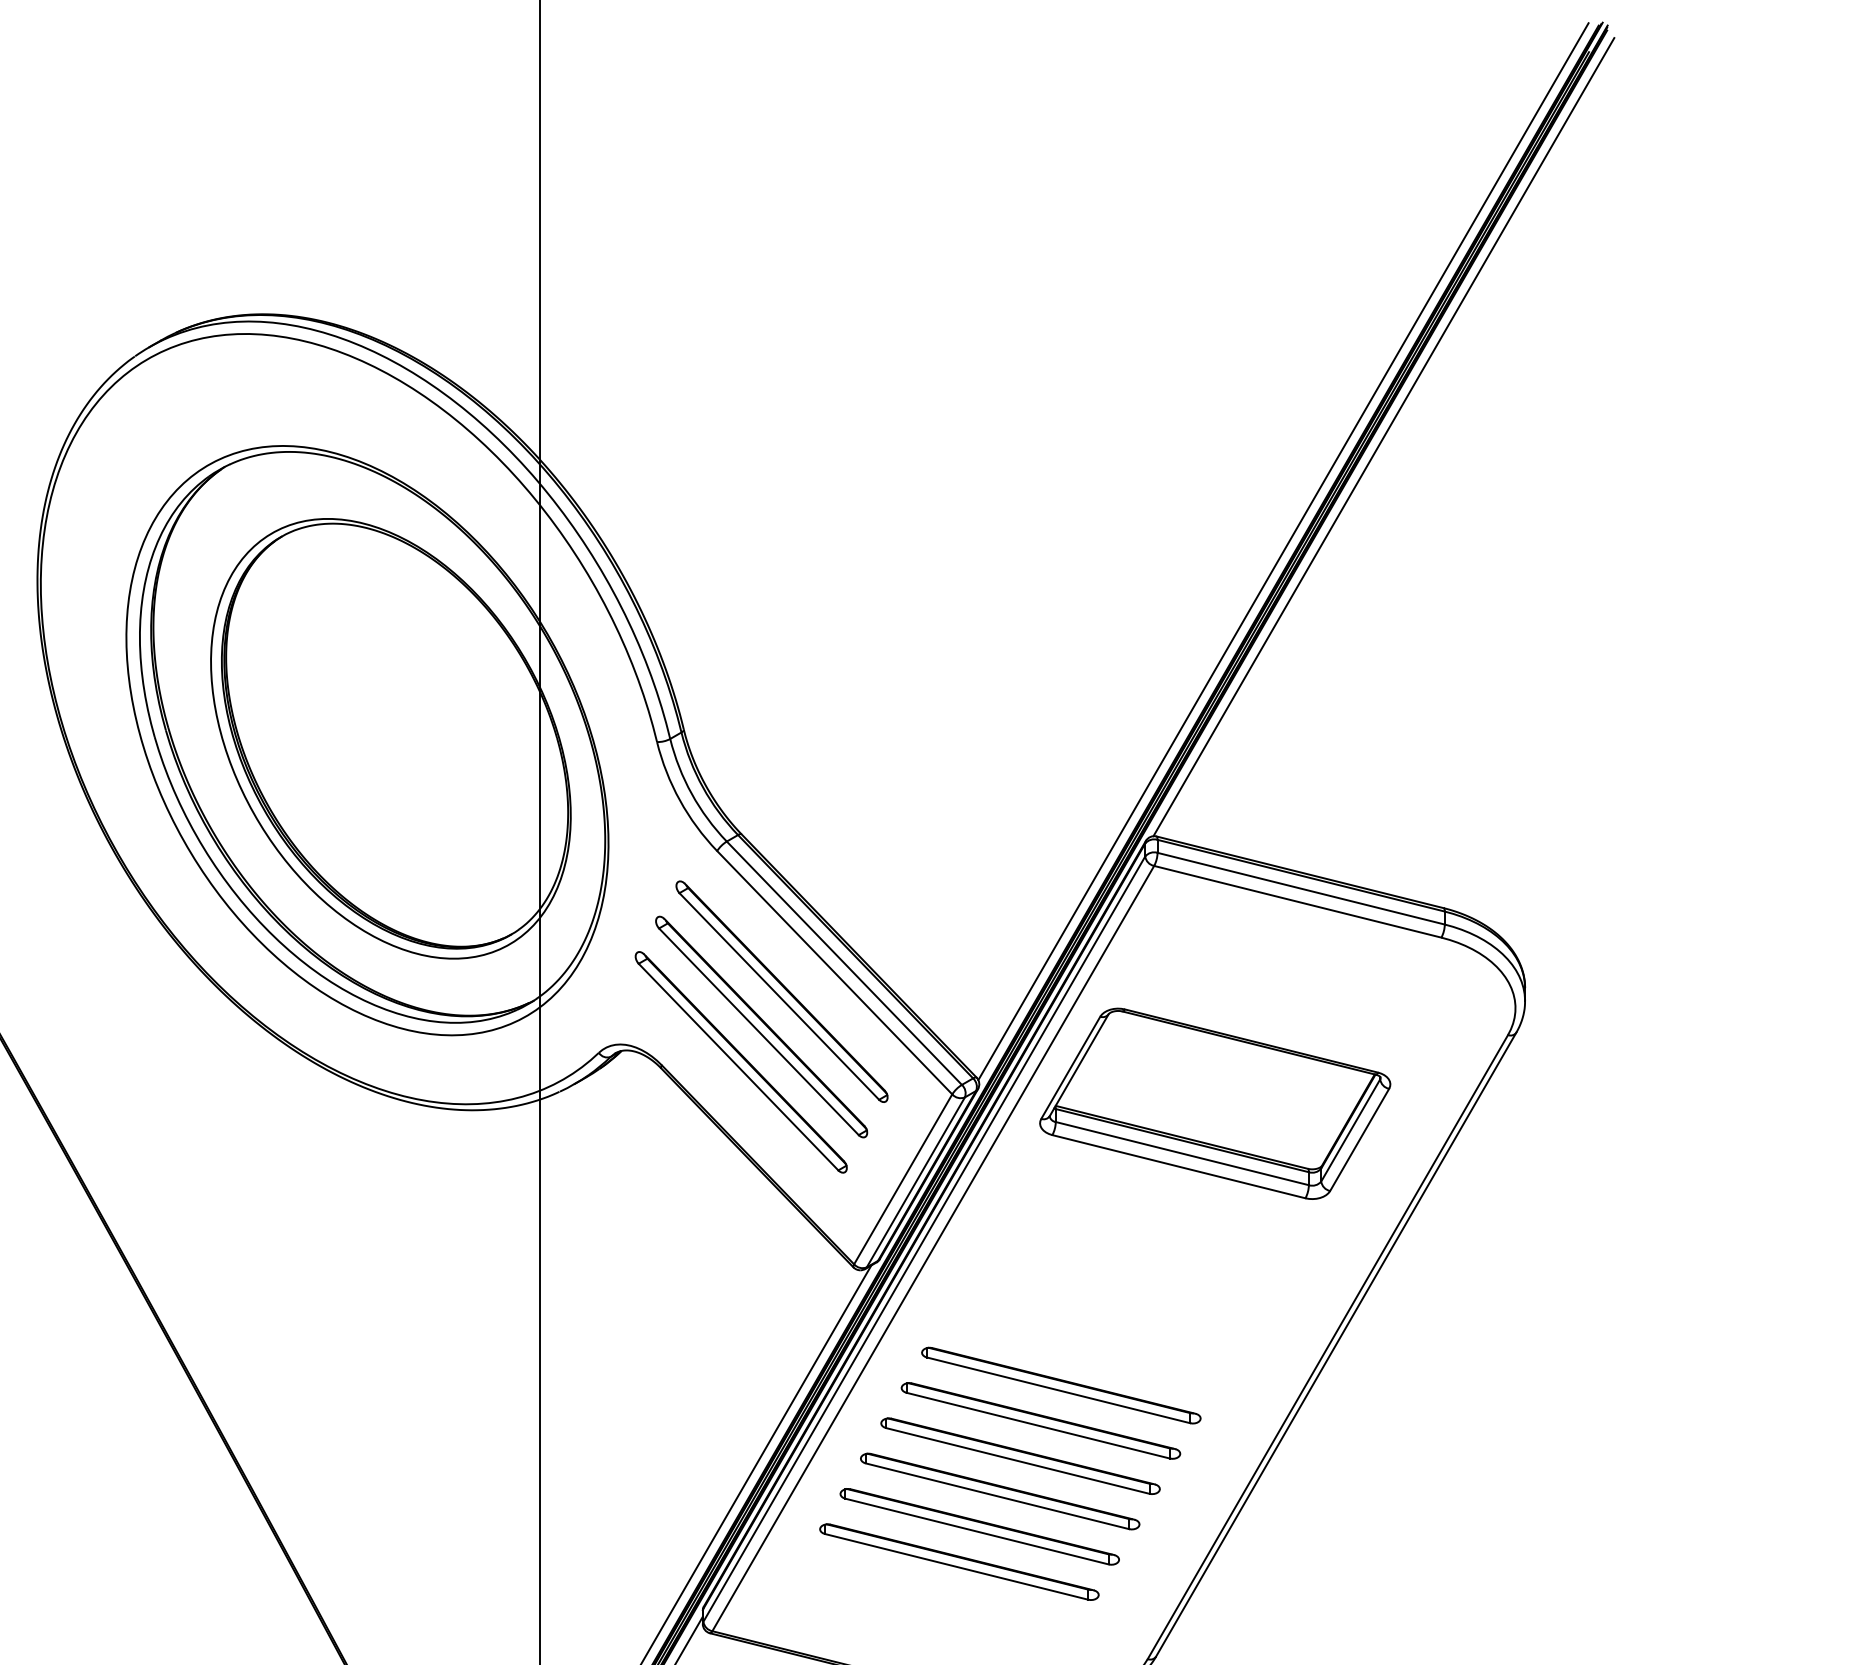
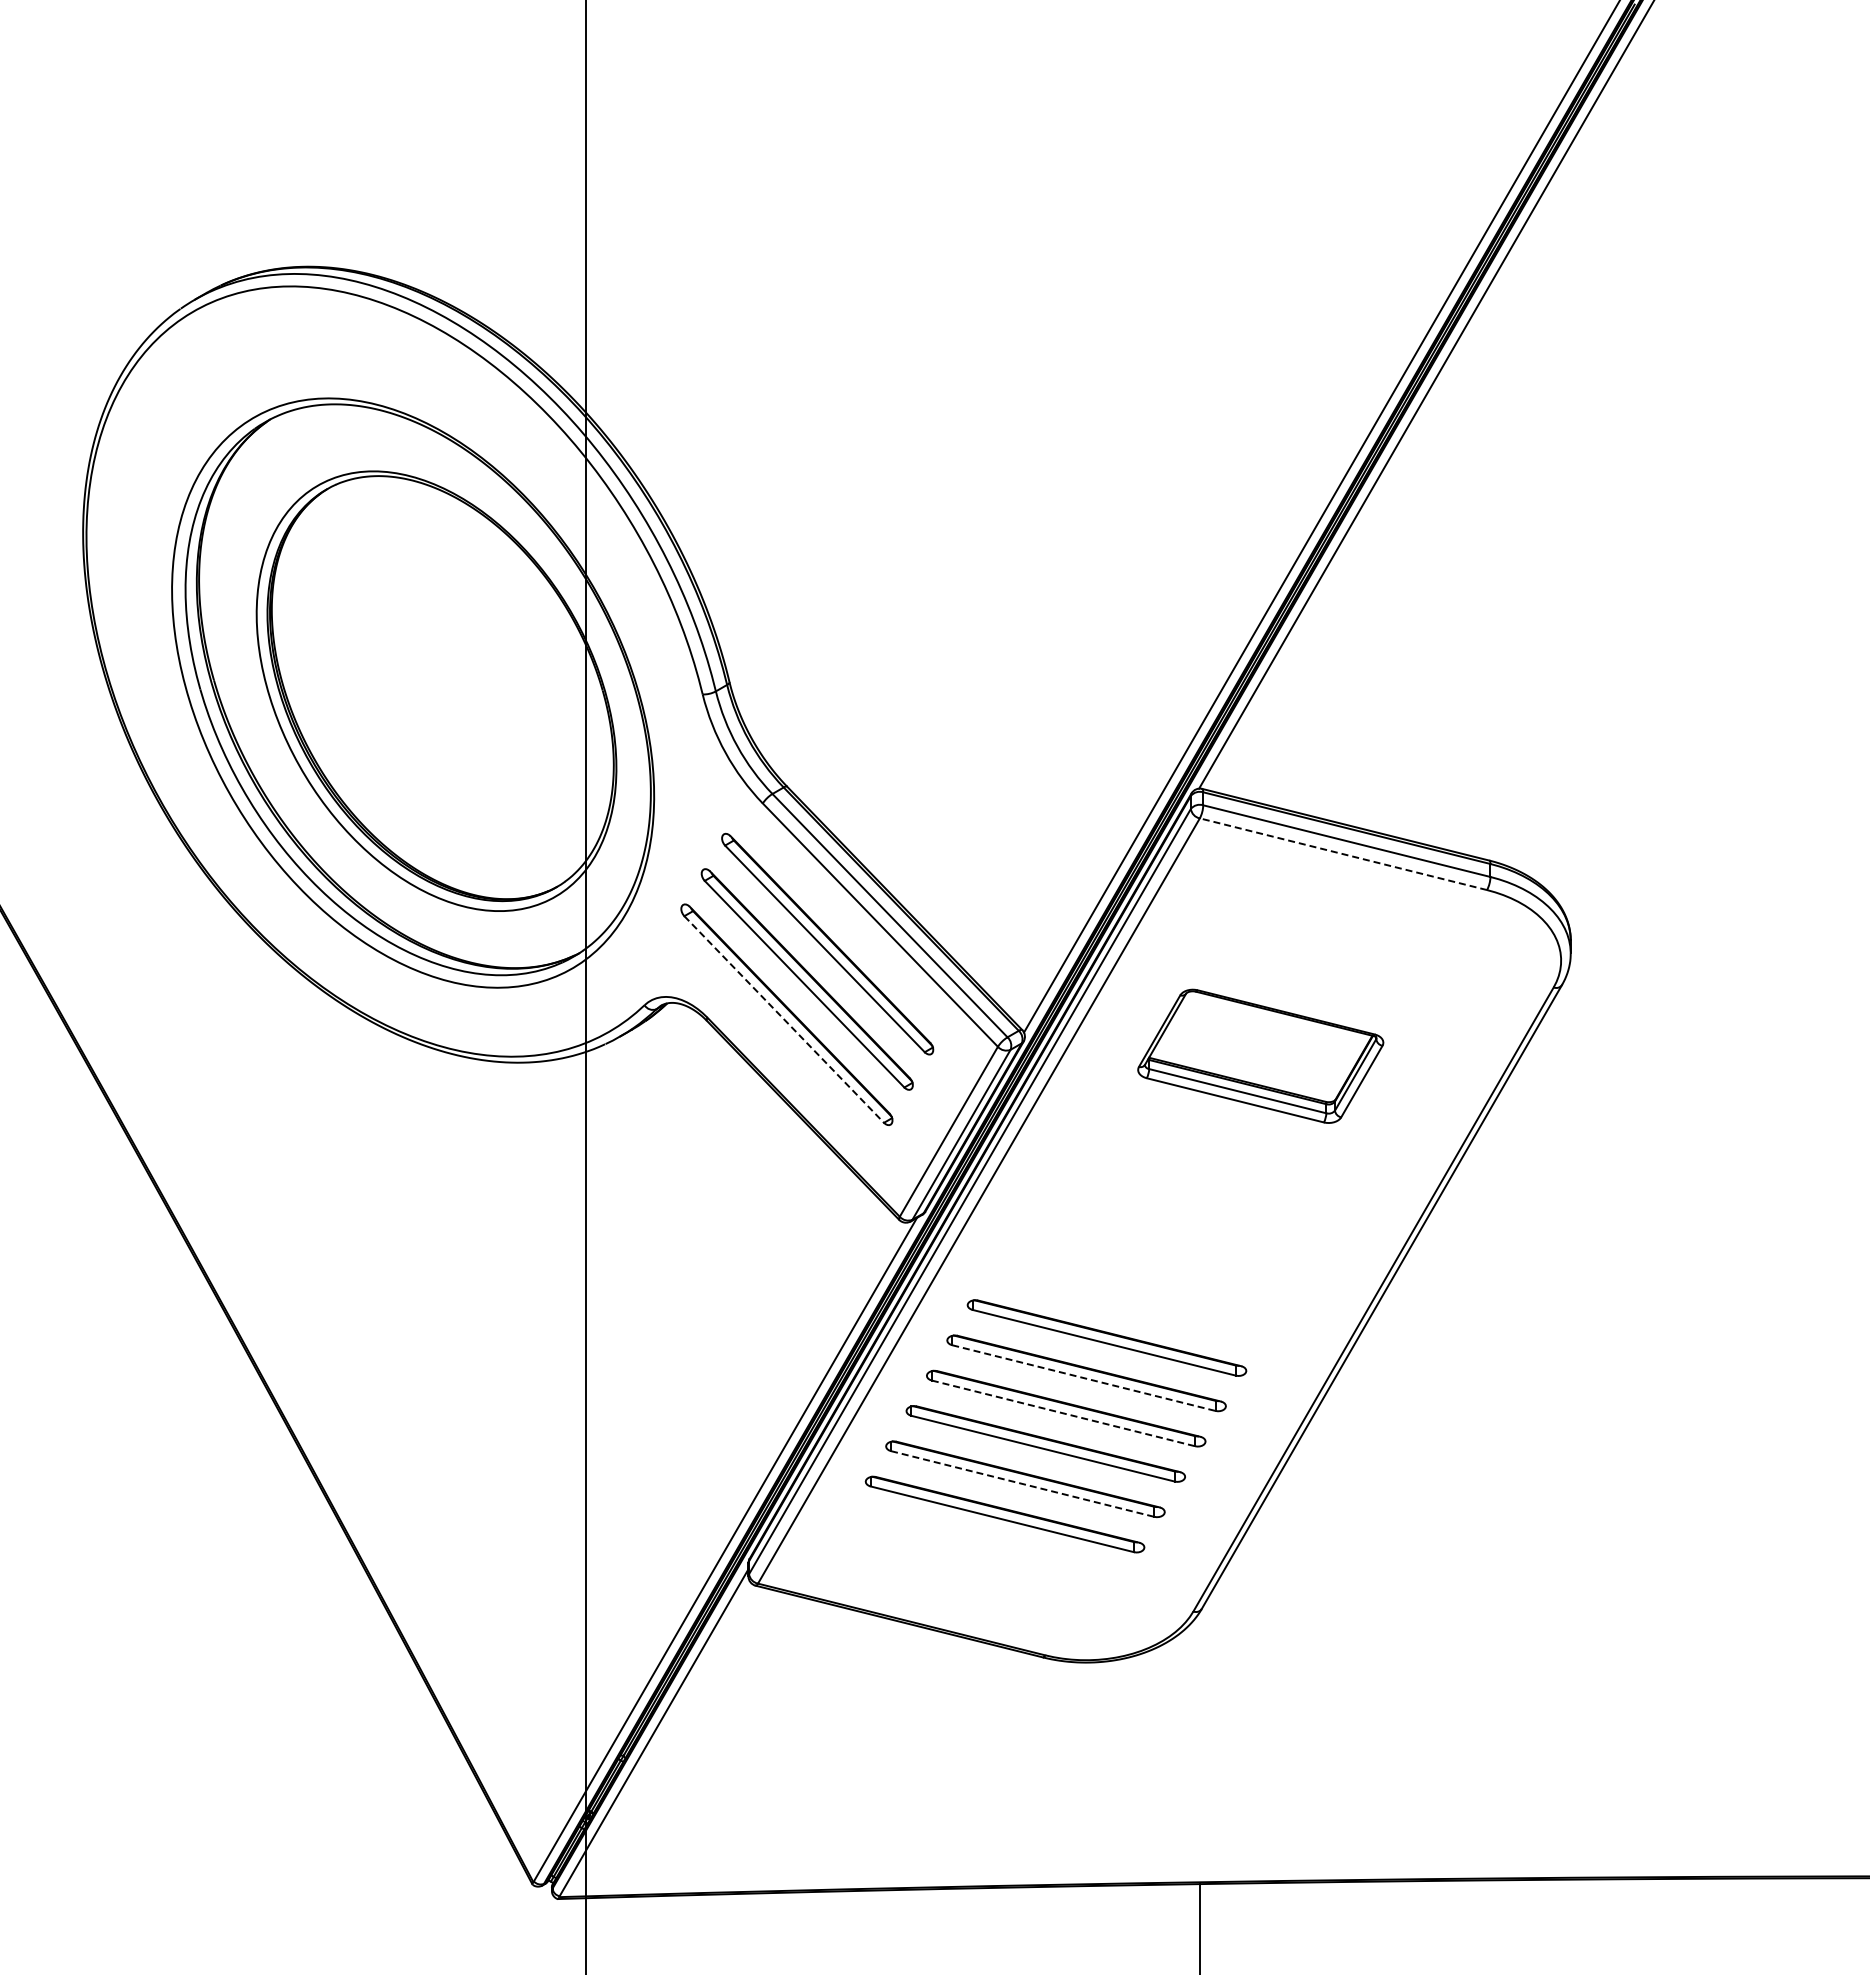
line: (1296, 902) -> (1342, 854), solid -> dashed
line: (738, 1067) -> (784, 1019), solid -> dashed
part: (1214, 1104) -> (1260, 1056), size x0.7
line: (1037, 1426) -> (1083, 1378), solid -> dashed
line: (1017, 1461) -> (1063, 1413), solid -> dashed
line: (976, 1532) -> (1022, 1484), solid -> dashed

